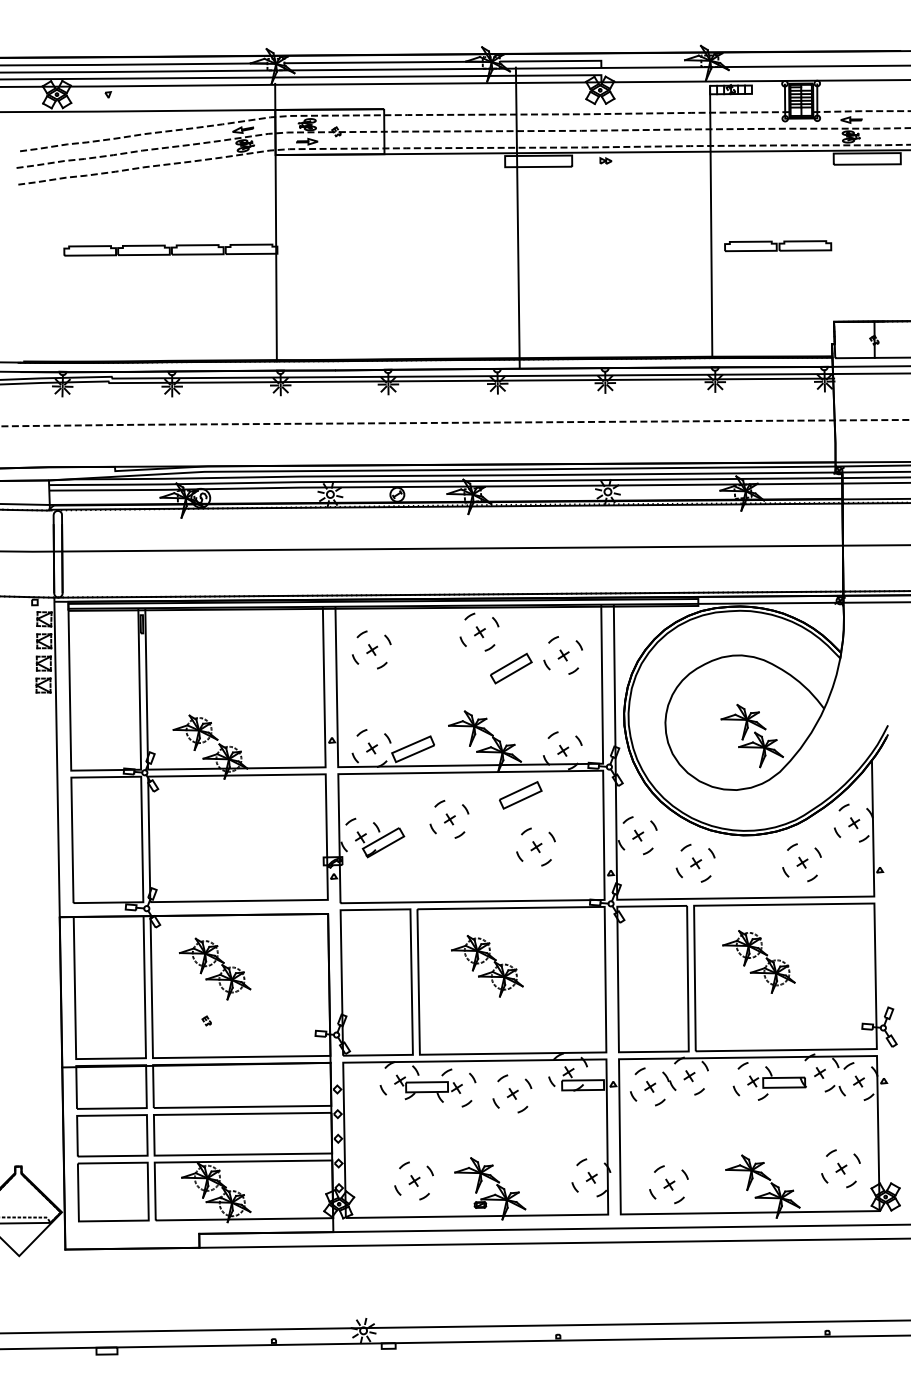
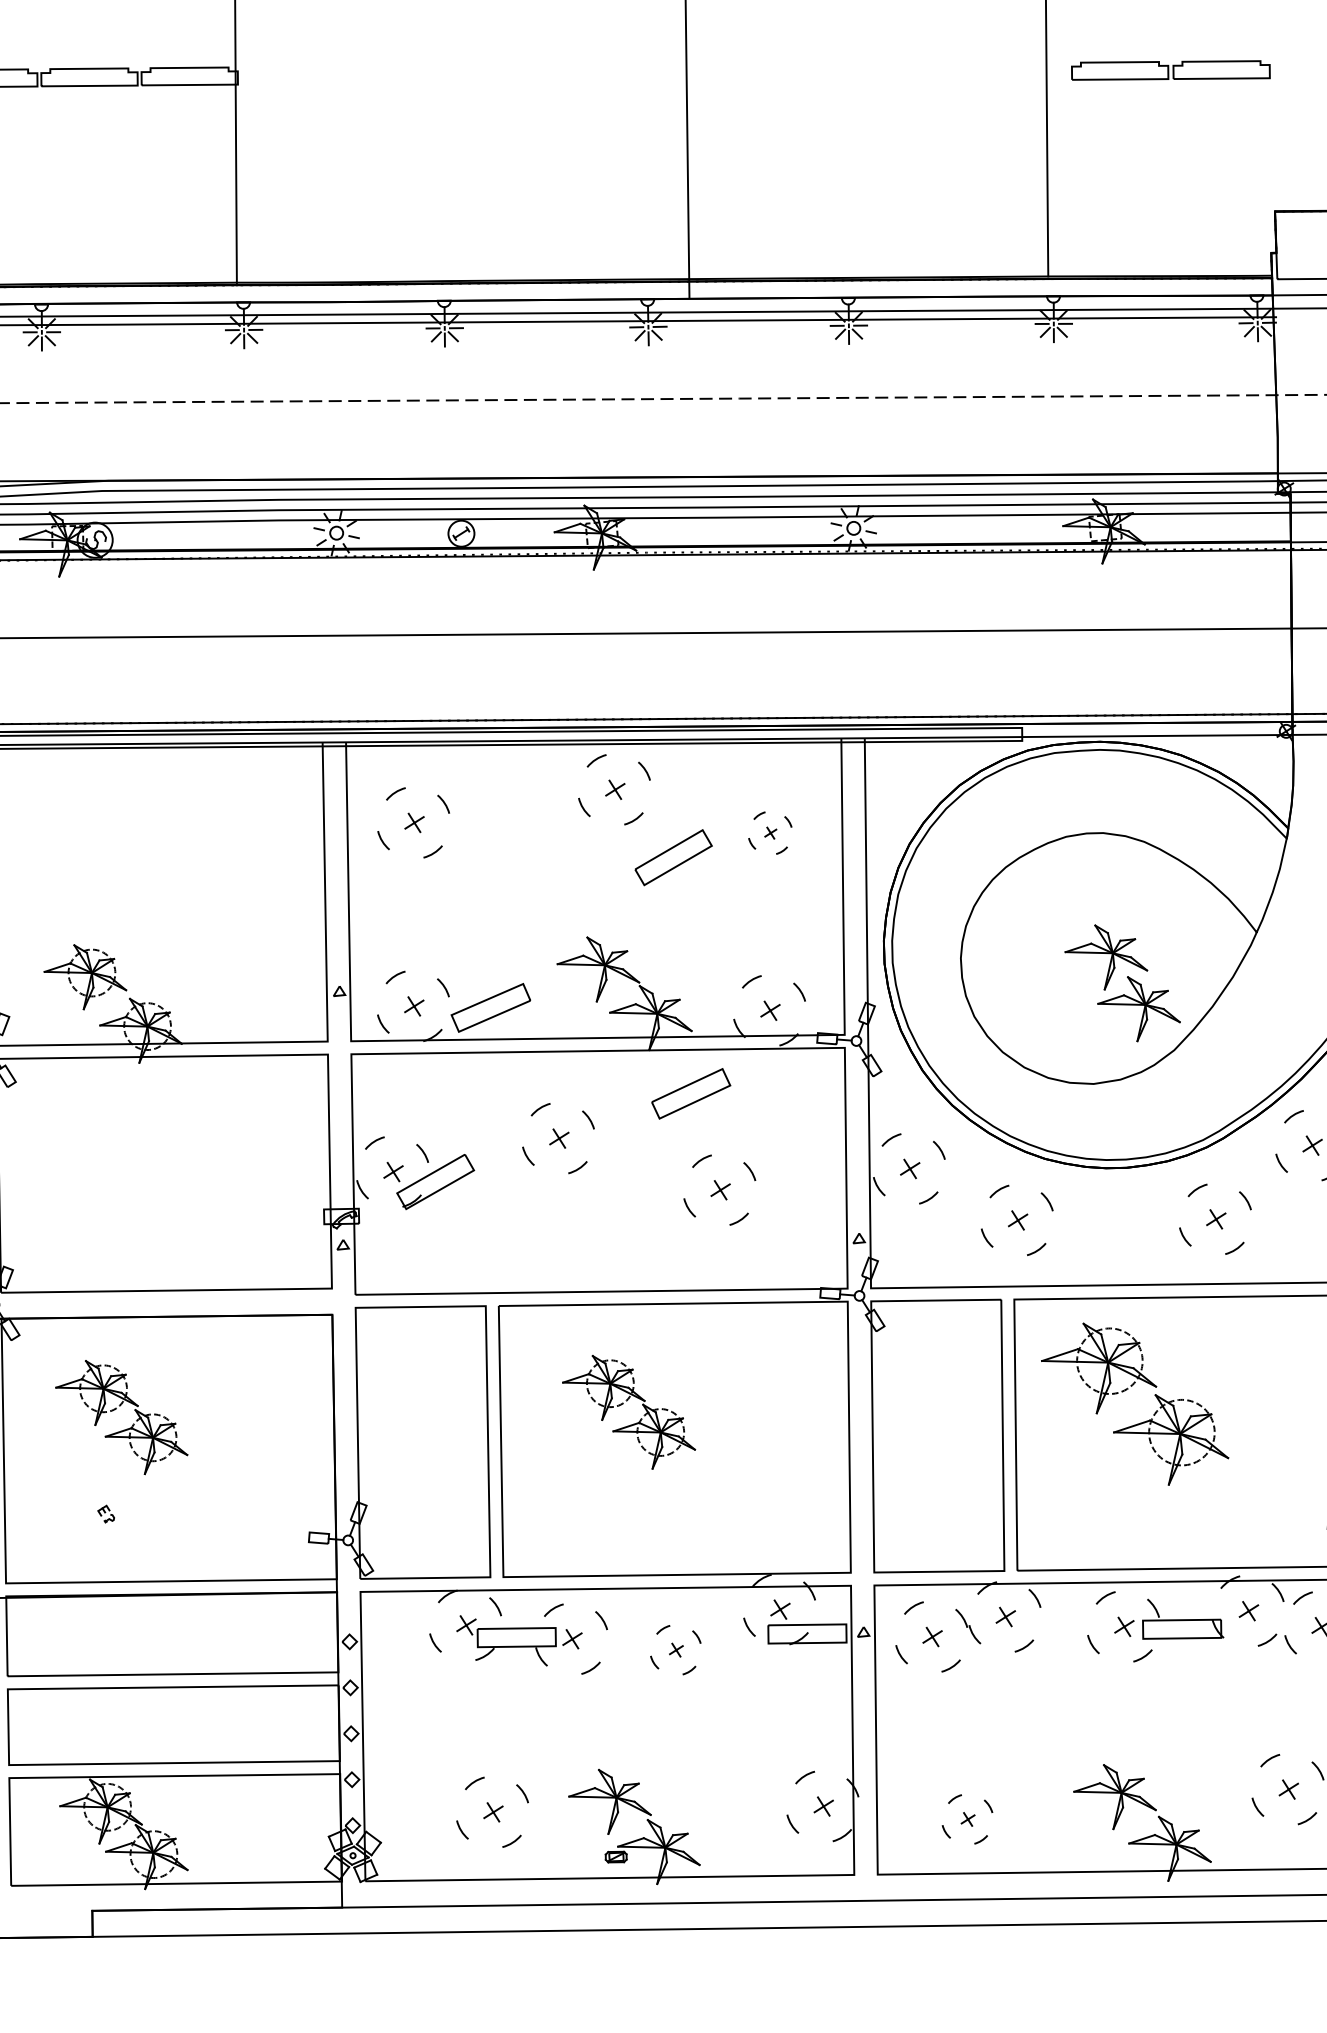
part: (562, 655) -> (769, 833), size x0.6
part: (758, 961) -> (1134, 1403), size x1.4
part: (512, 1093) -> (675, 1649), size x0.7
part: (668, 1184) -> (966, 1818), size x0.7

